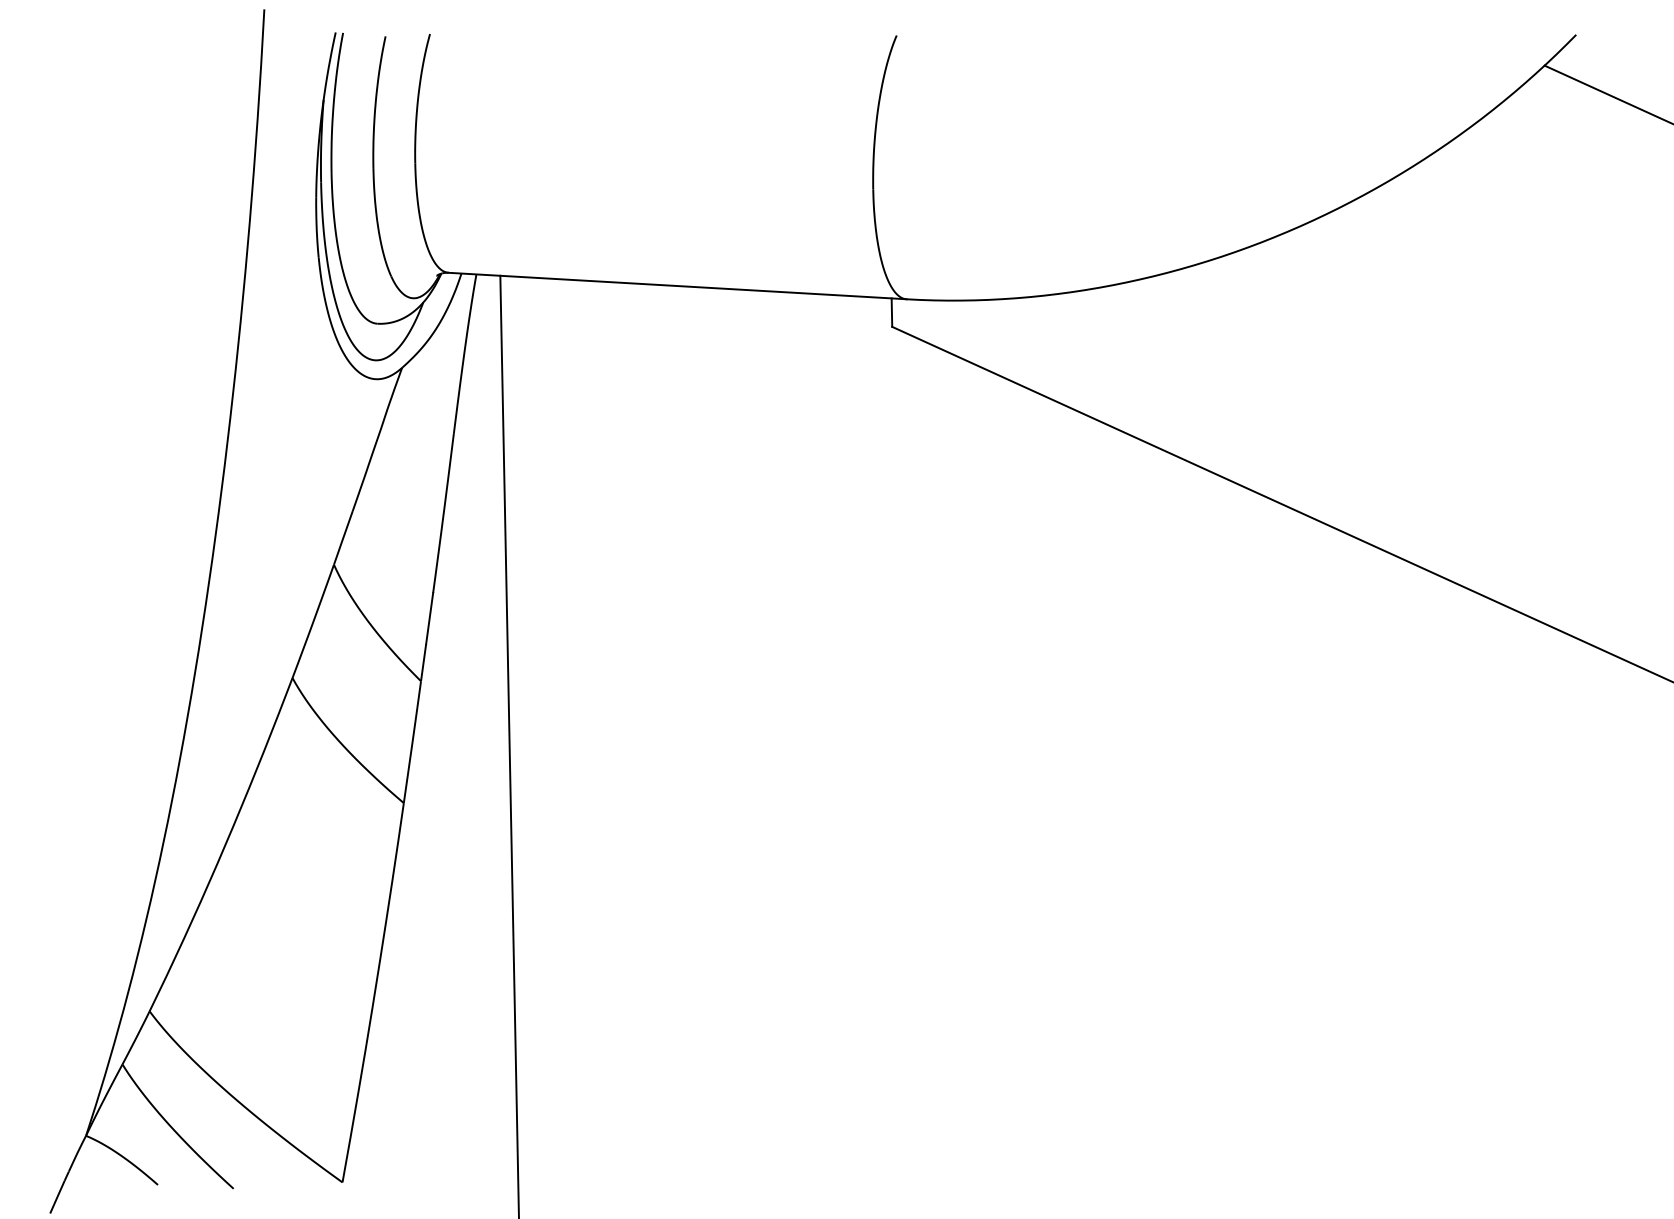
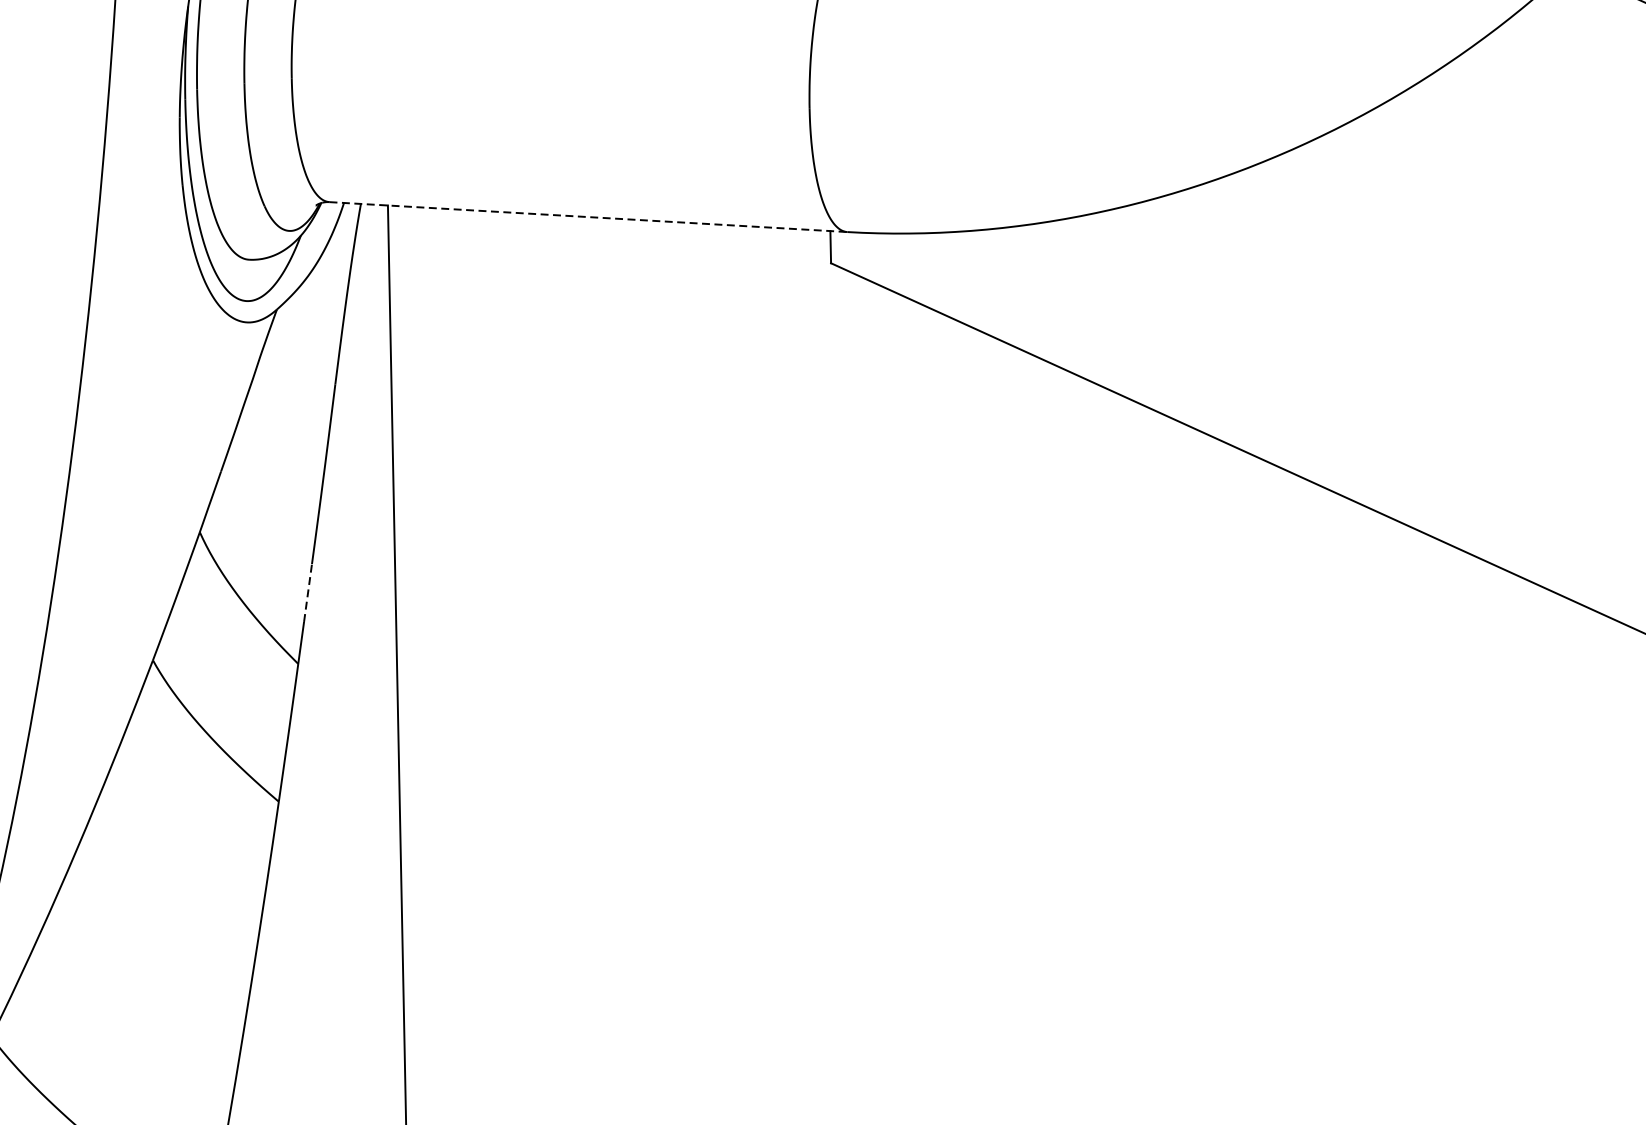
line: (678, 286) -> (589, 217), solid -> dashed
line: (429, 618) -> (307, 593), solid -> dashed

